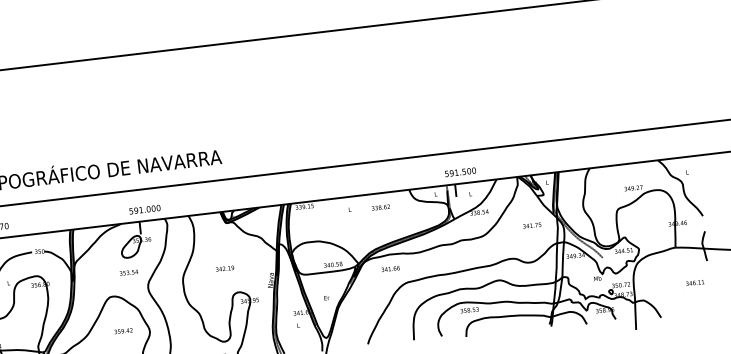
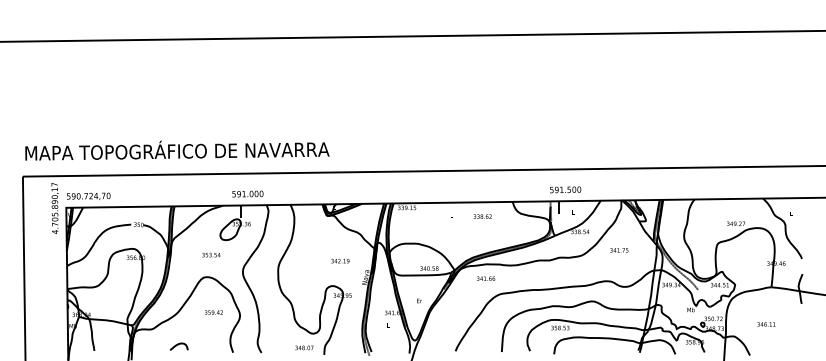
text: (532, 225) -> (619, 250), moved
text: (225, 268) -> (340, 260), moved
text: (129, 272) -> (211, 254), moved
text: (695, 282) -> (766, 324), moved

